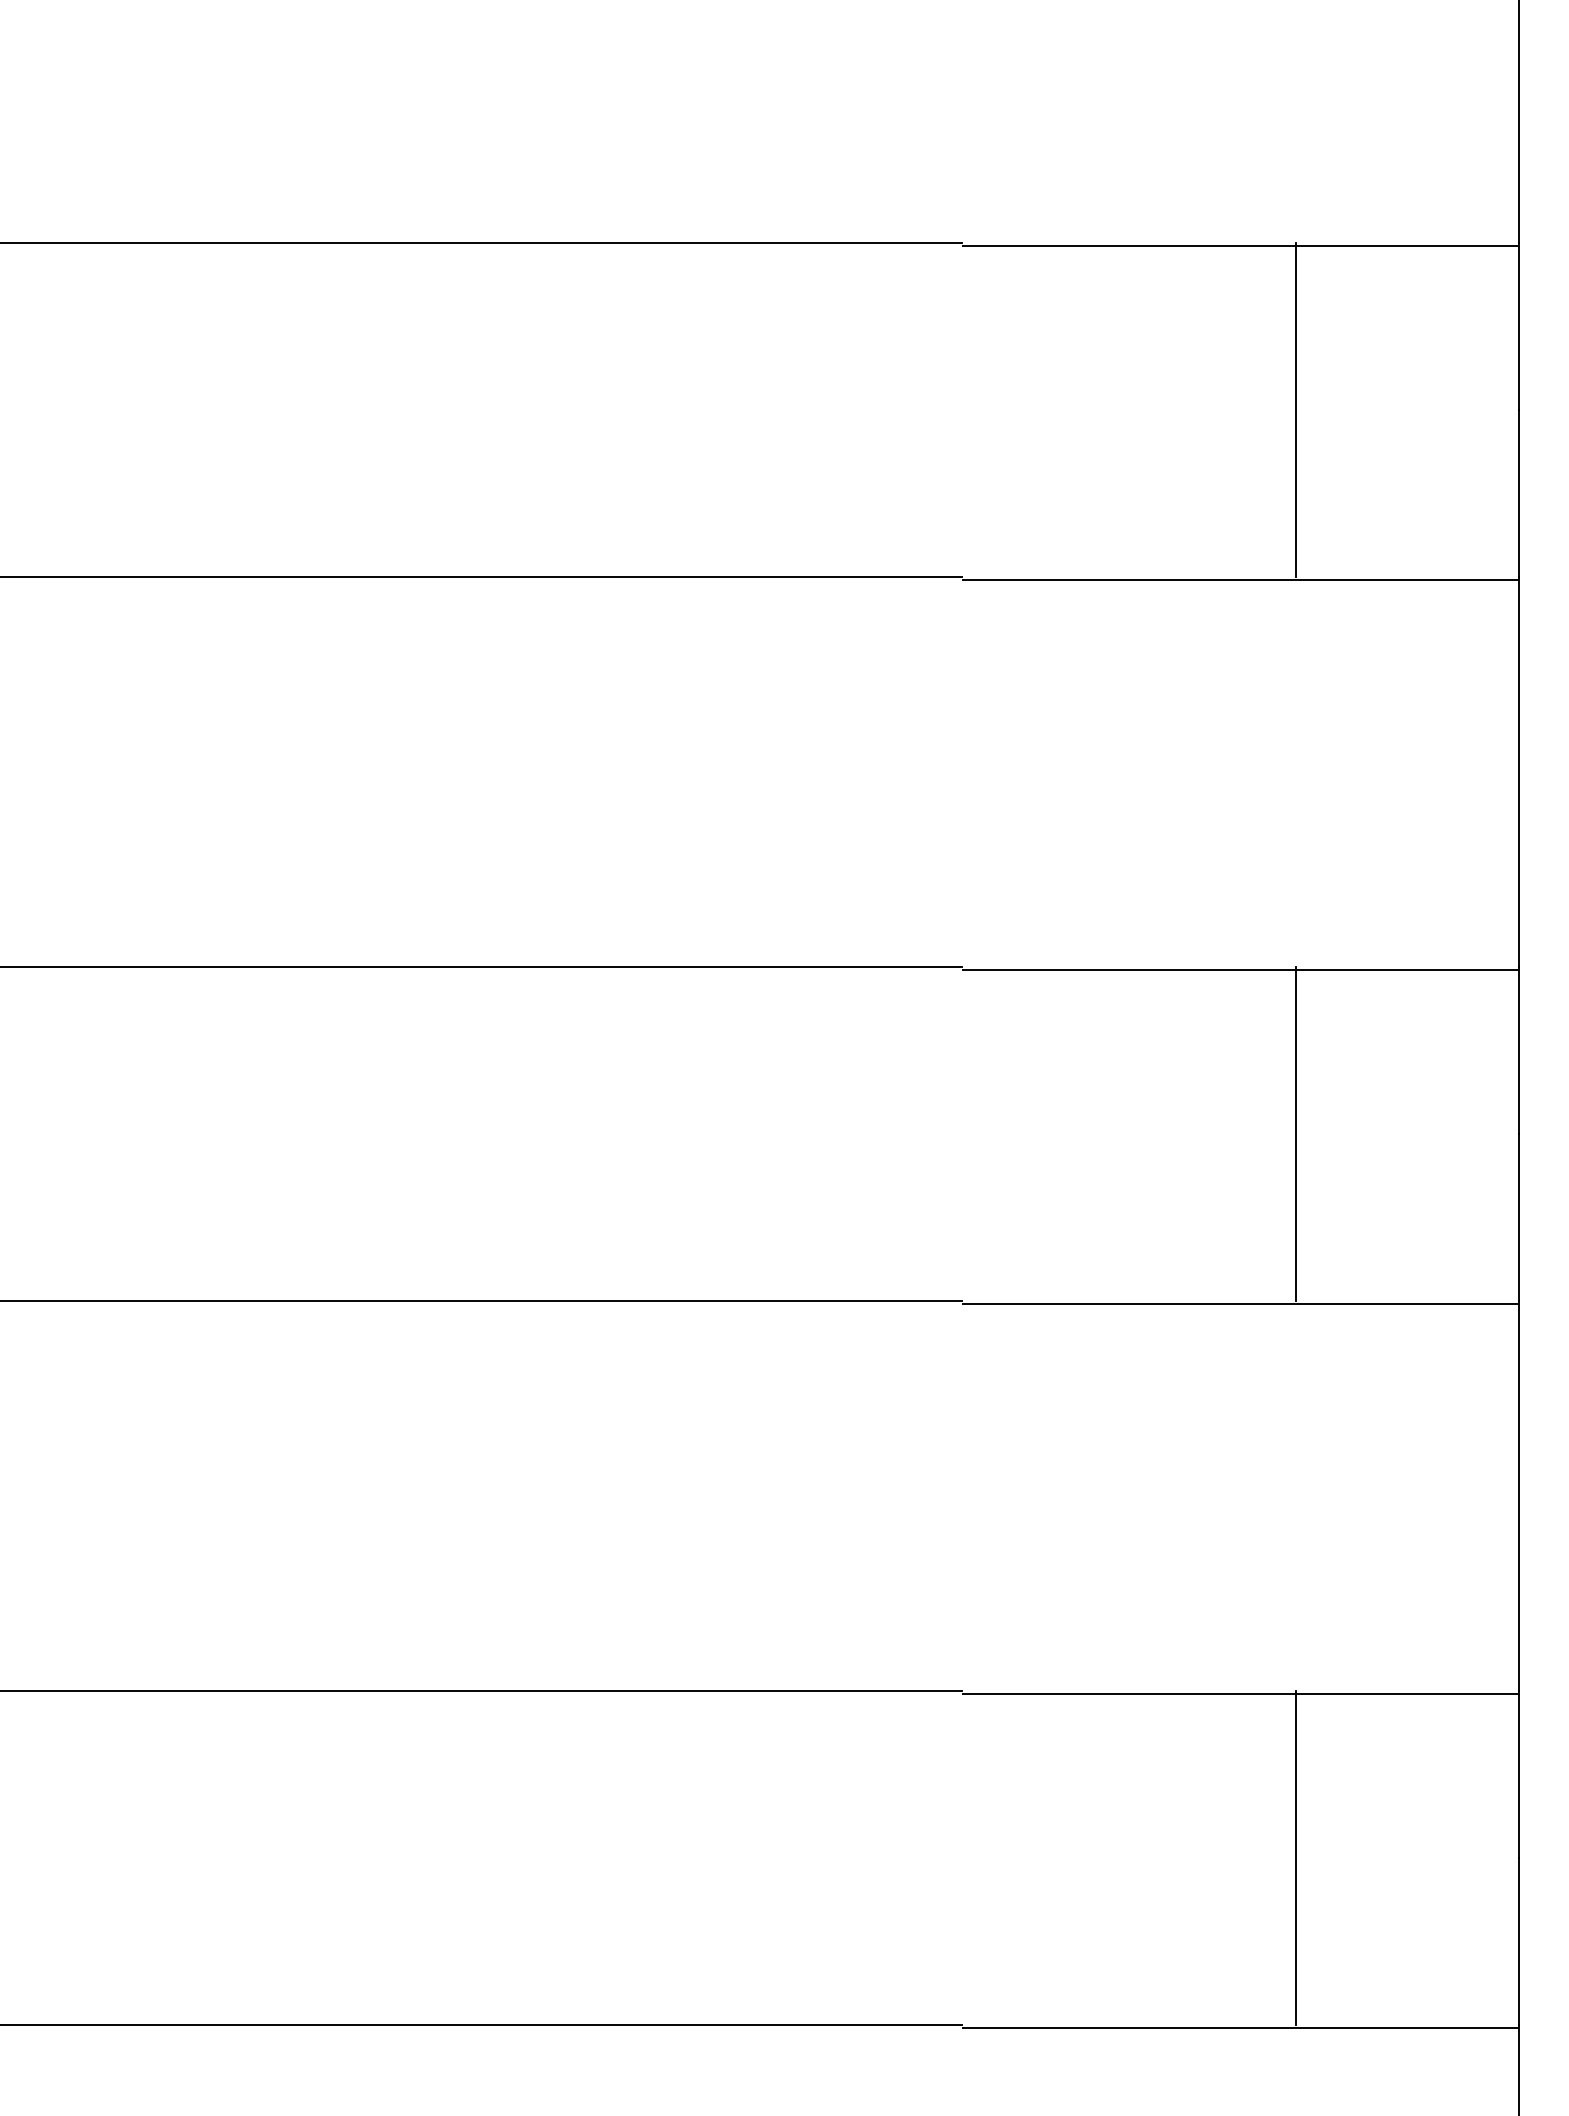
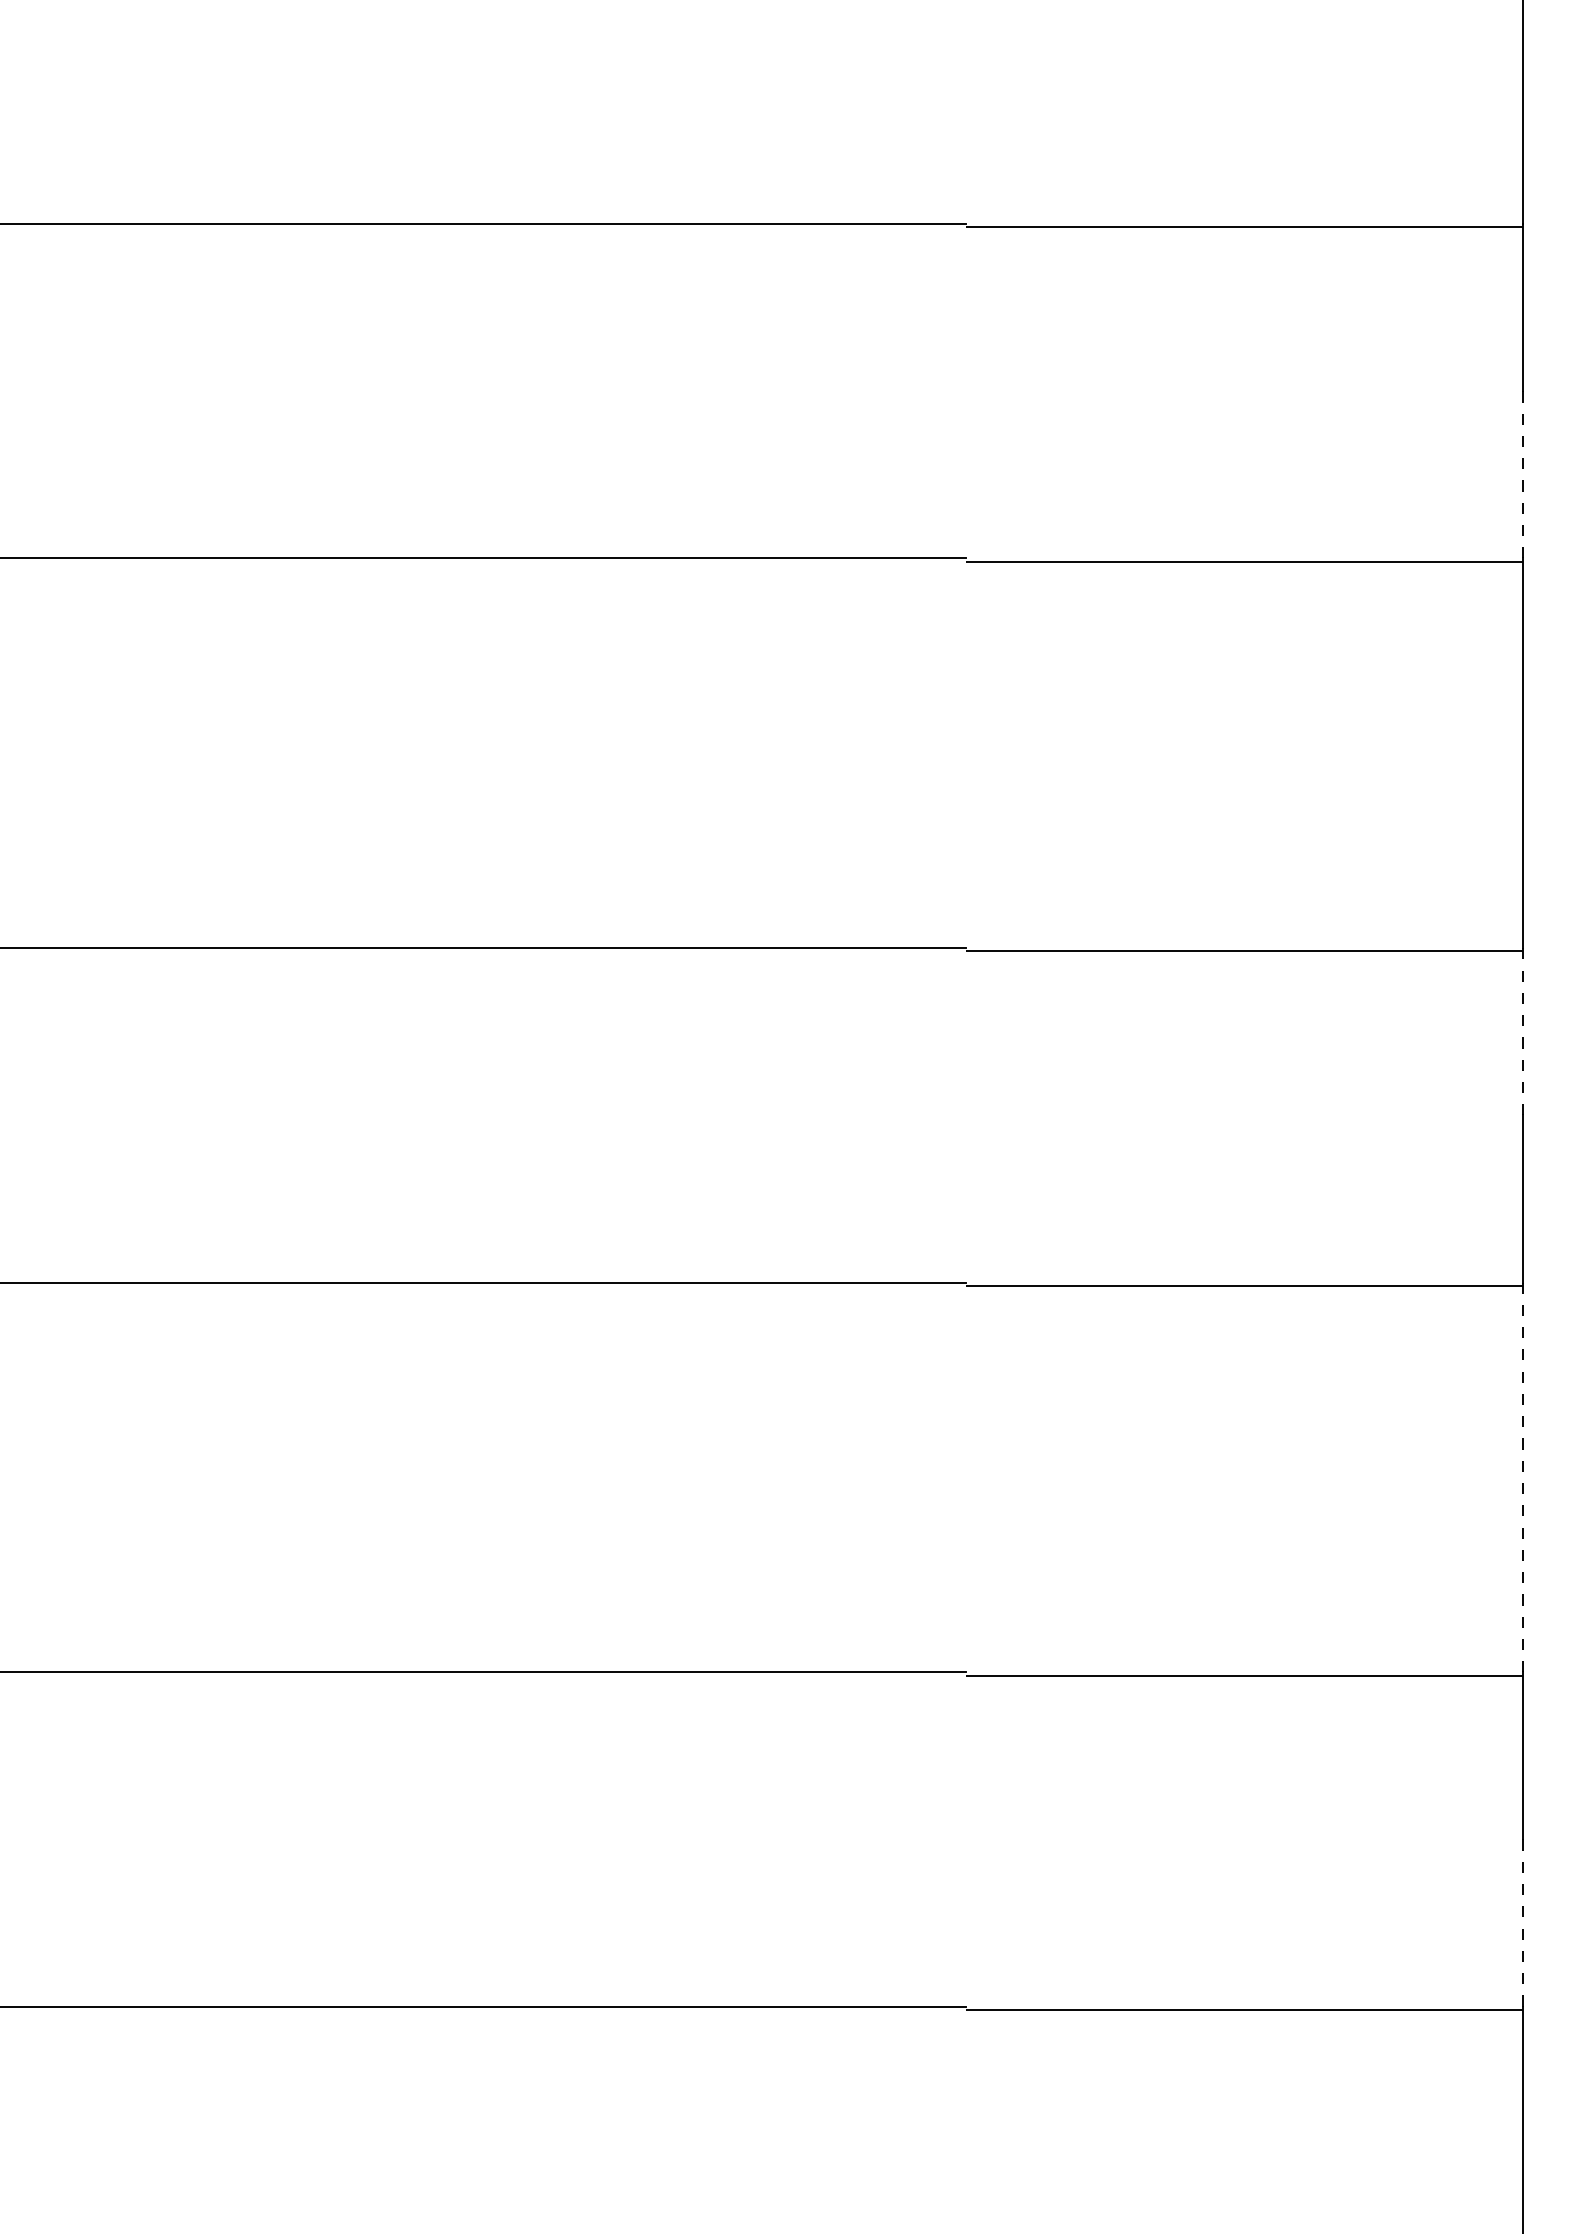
line: (1296, 409) -> (1300, 391), removed
line: (1518, 492) -> (1522, 474), solid -> dashed
line: (1518, 1049) -> (1522, 1031), solid -> dashed
line: (1296, 1133) -> (1300, 1115), removed
line: (1518, 1495) -> (1522, 1477), solid -> dashed
line: (1296, 1857) -> (1300, 1839), removed
line: (1518, 1941) -> (1522, 1923), solid -> dashed

